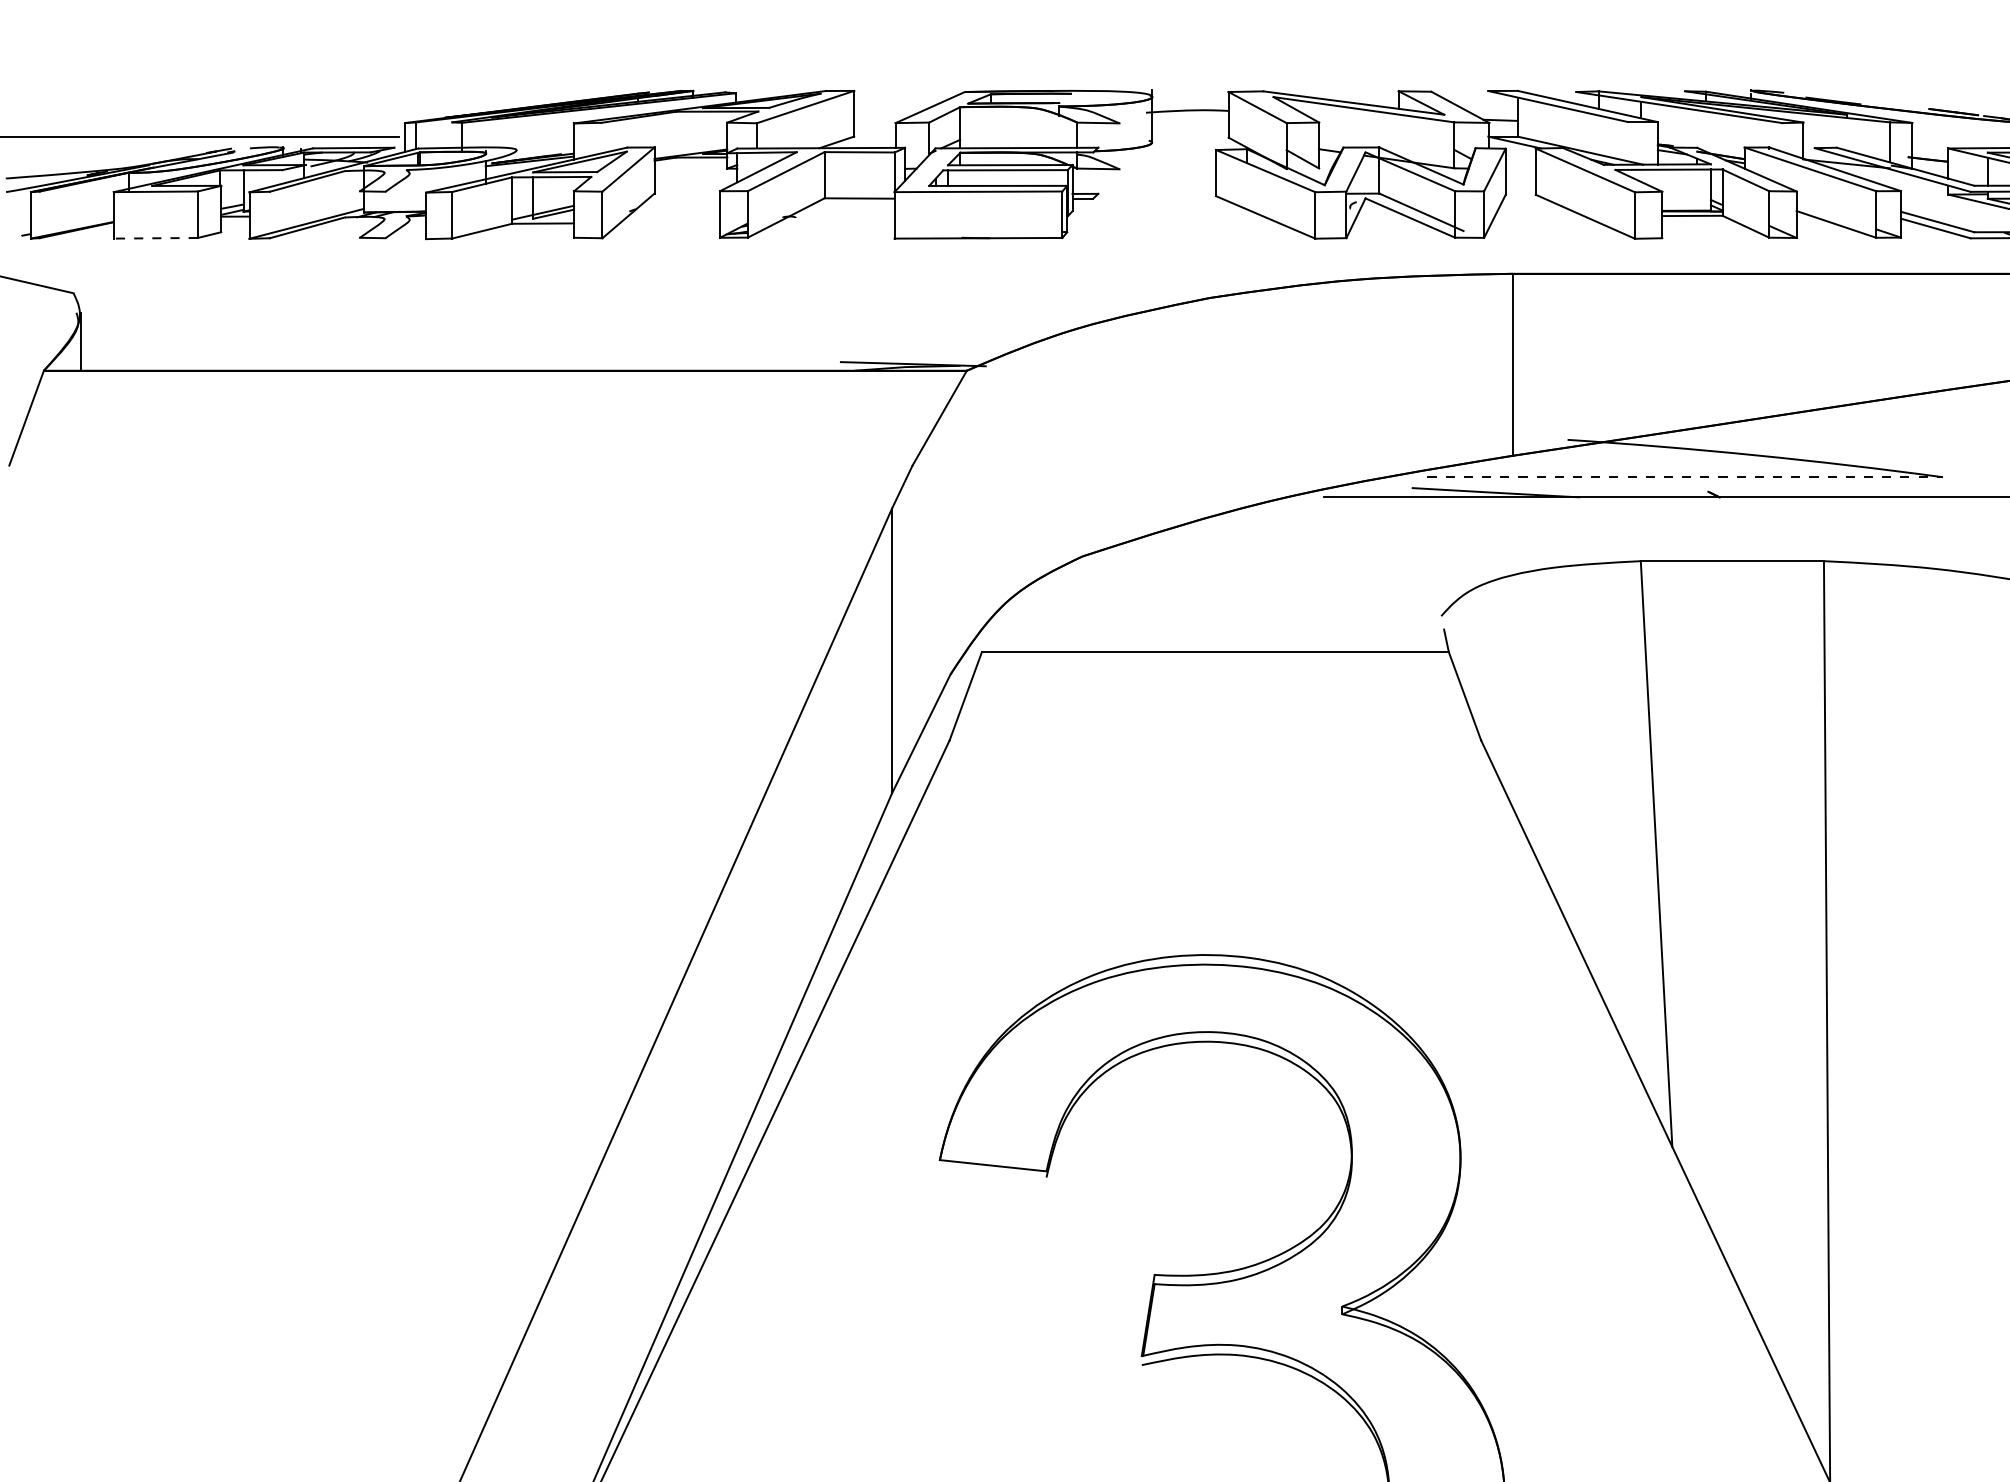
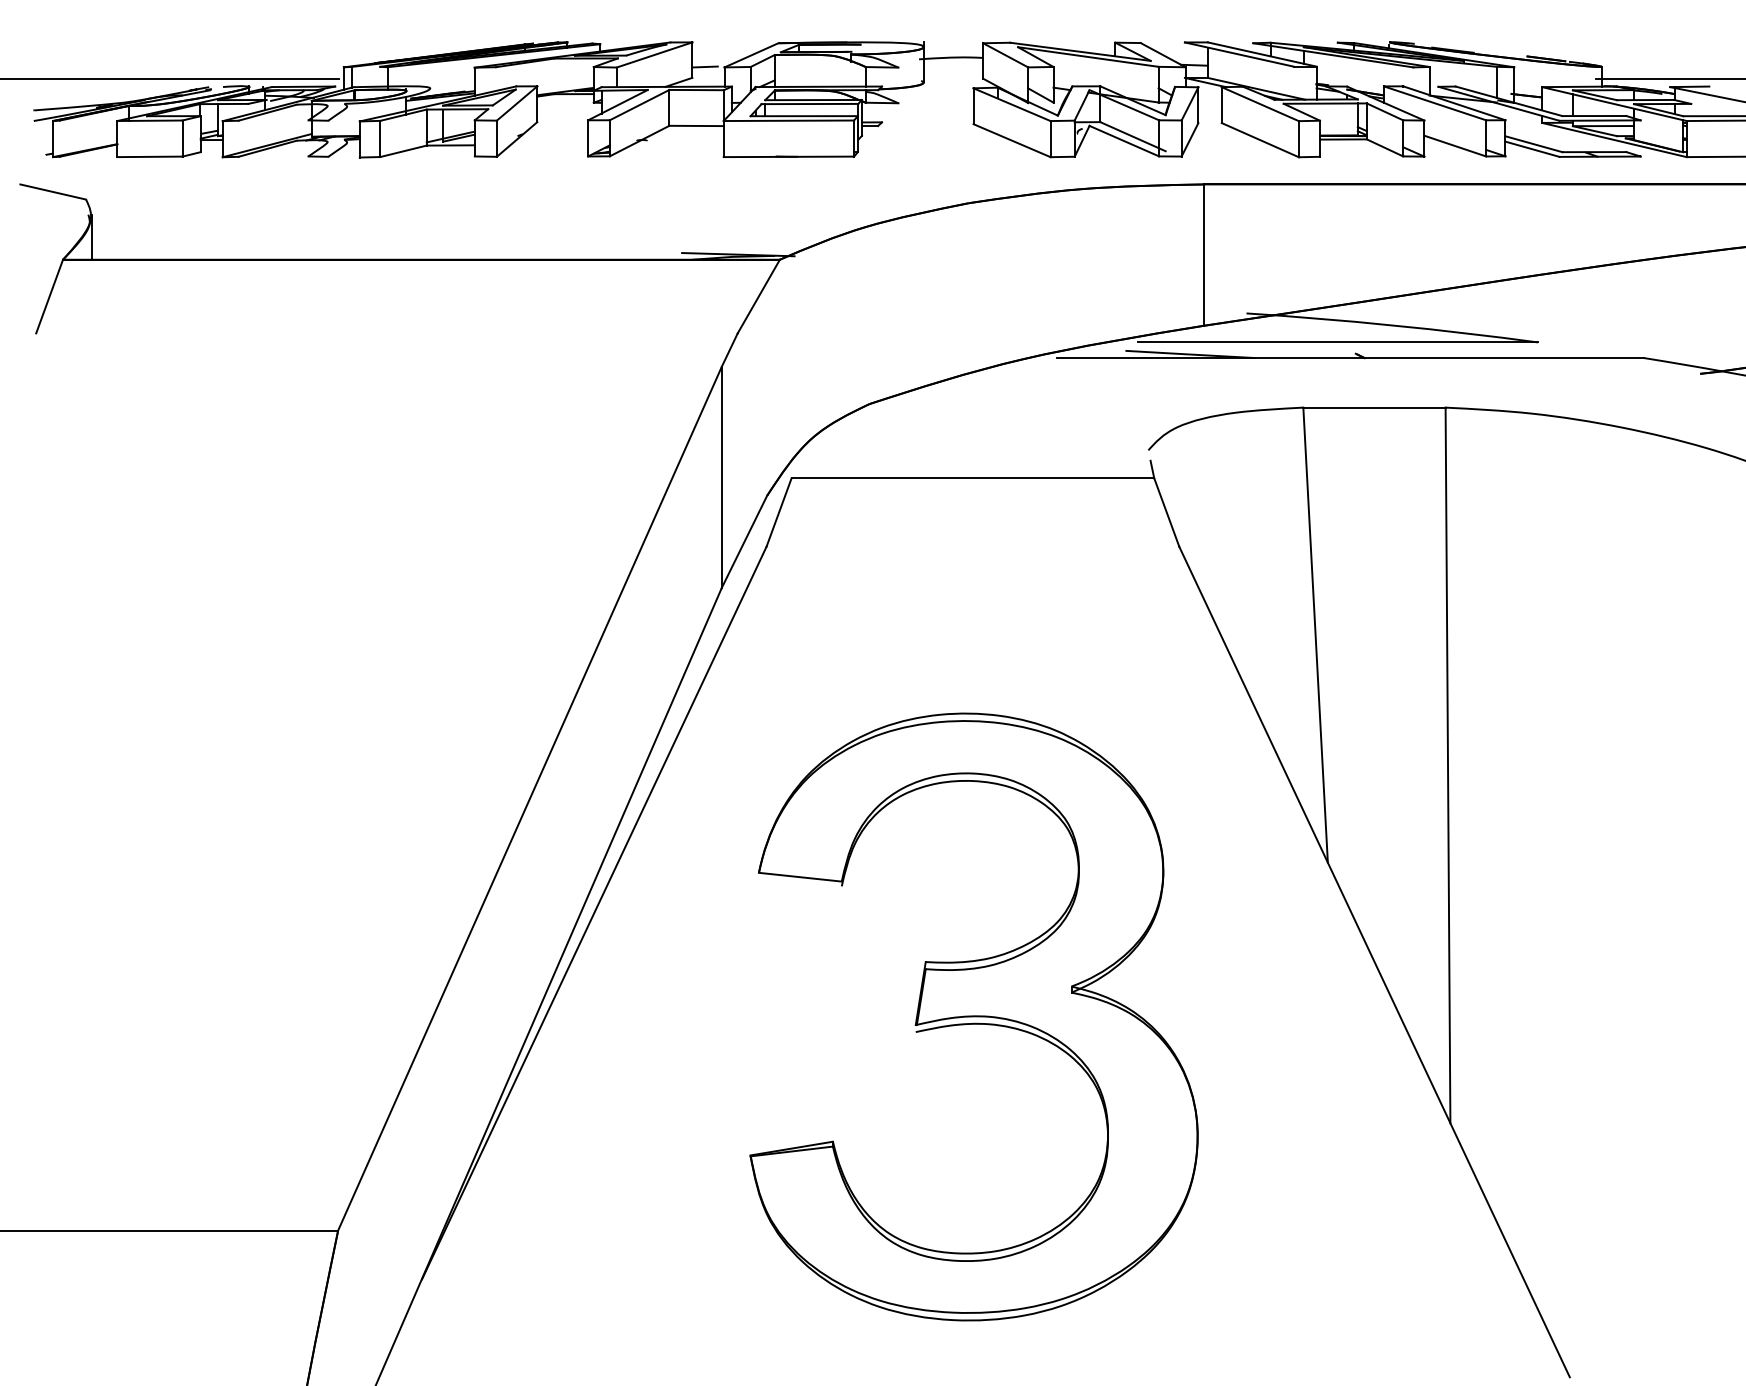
line: (869, 121) -> (704, 66), added
line: (155, 237) -> (149, 156), dashed -> solid
line: (1686, 477) -> (1338, 342), dashed -> solid

